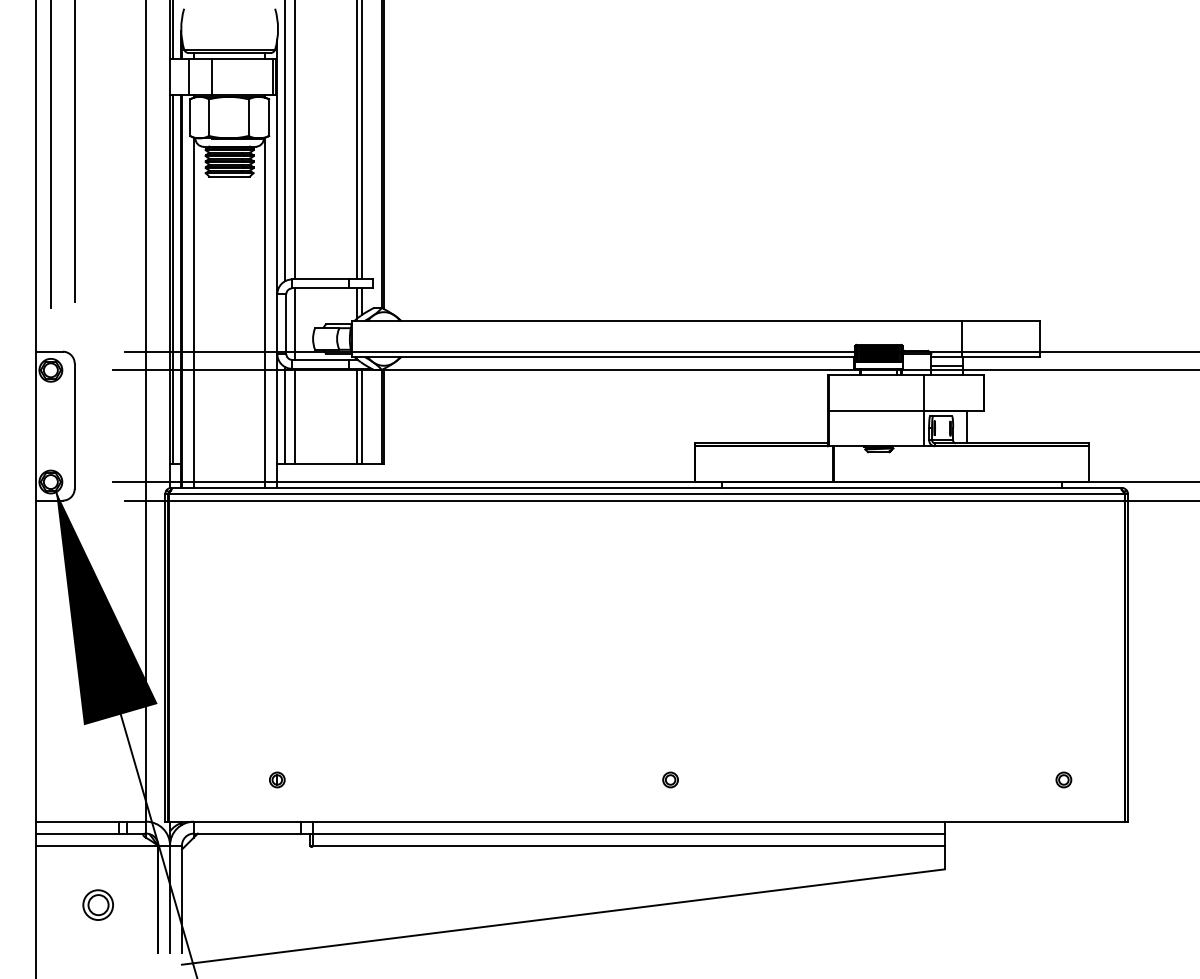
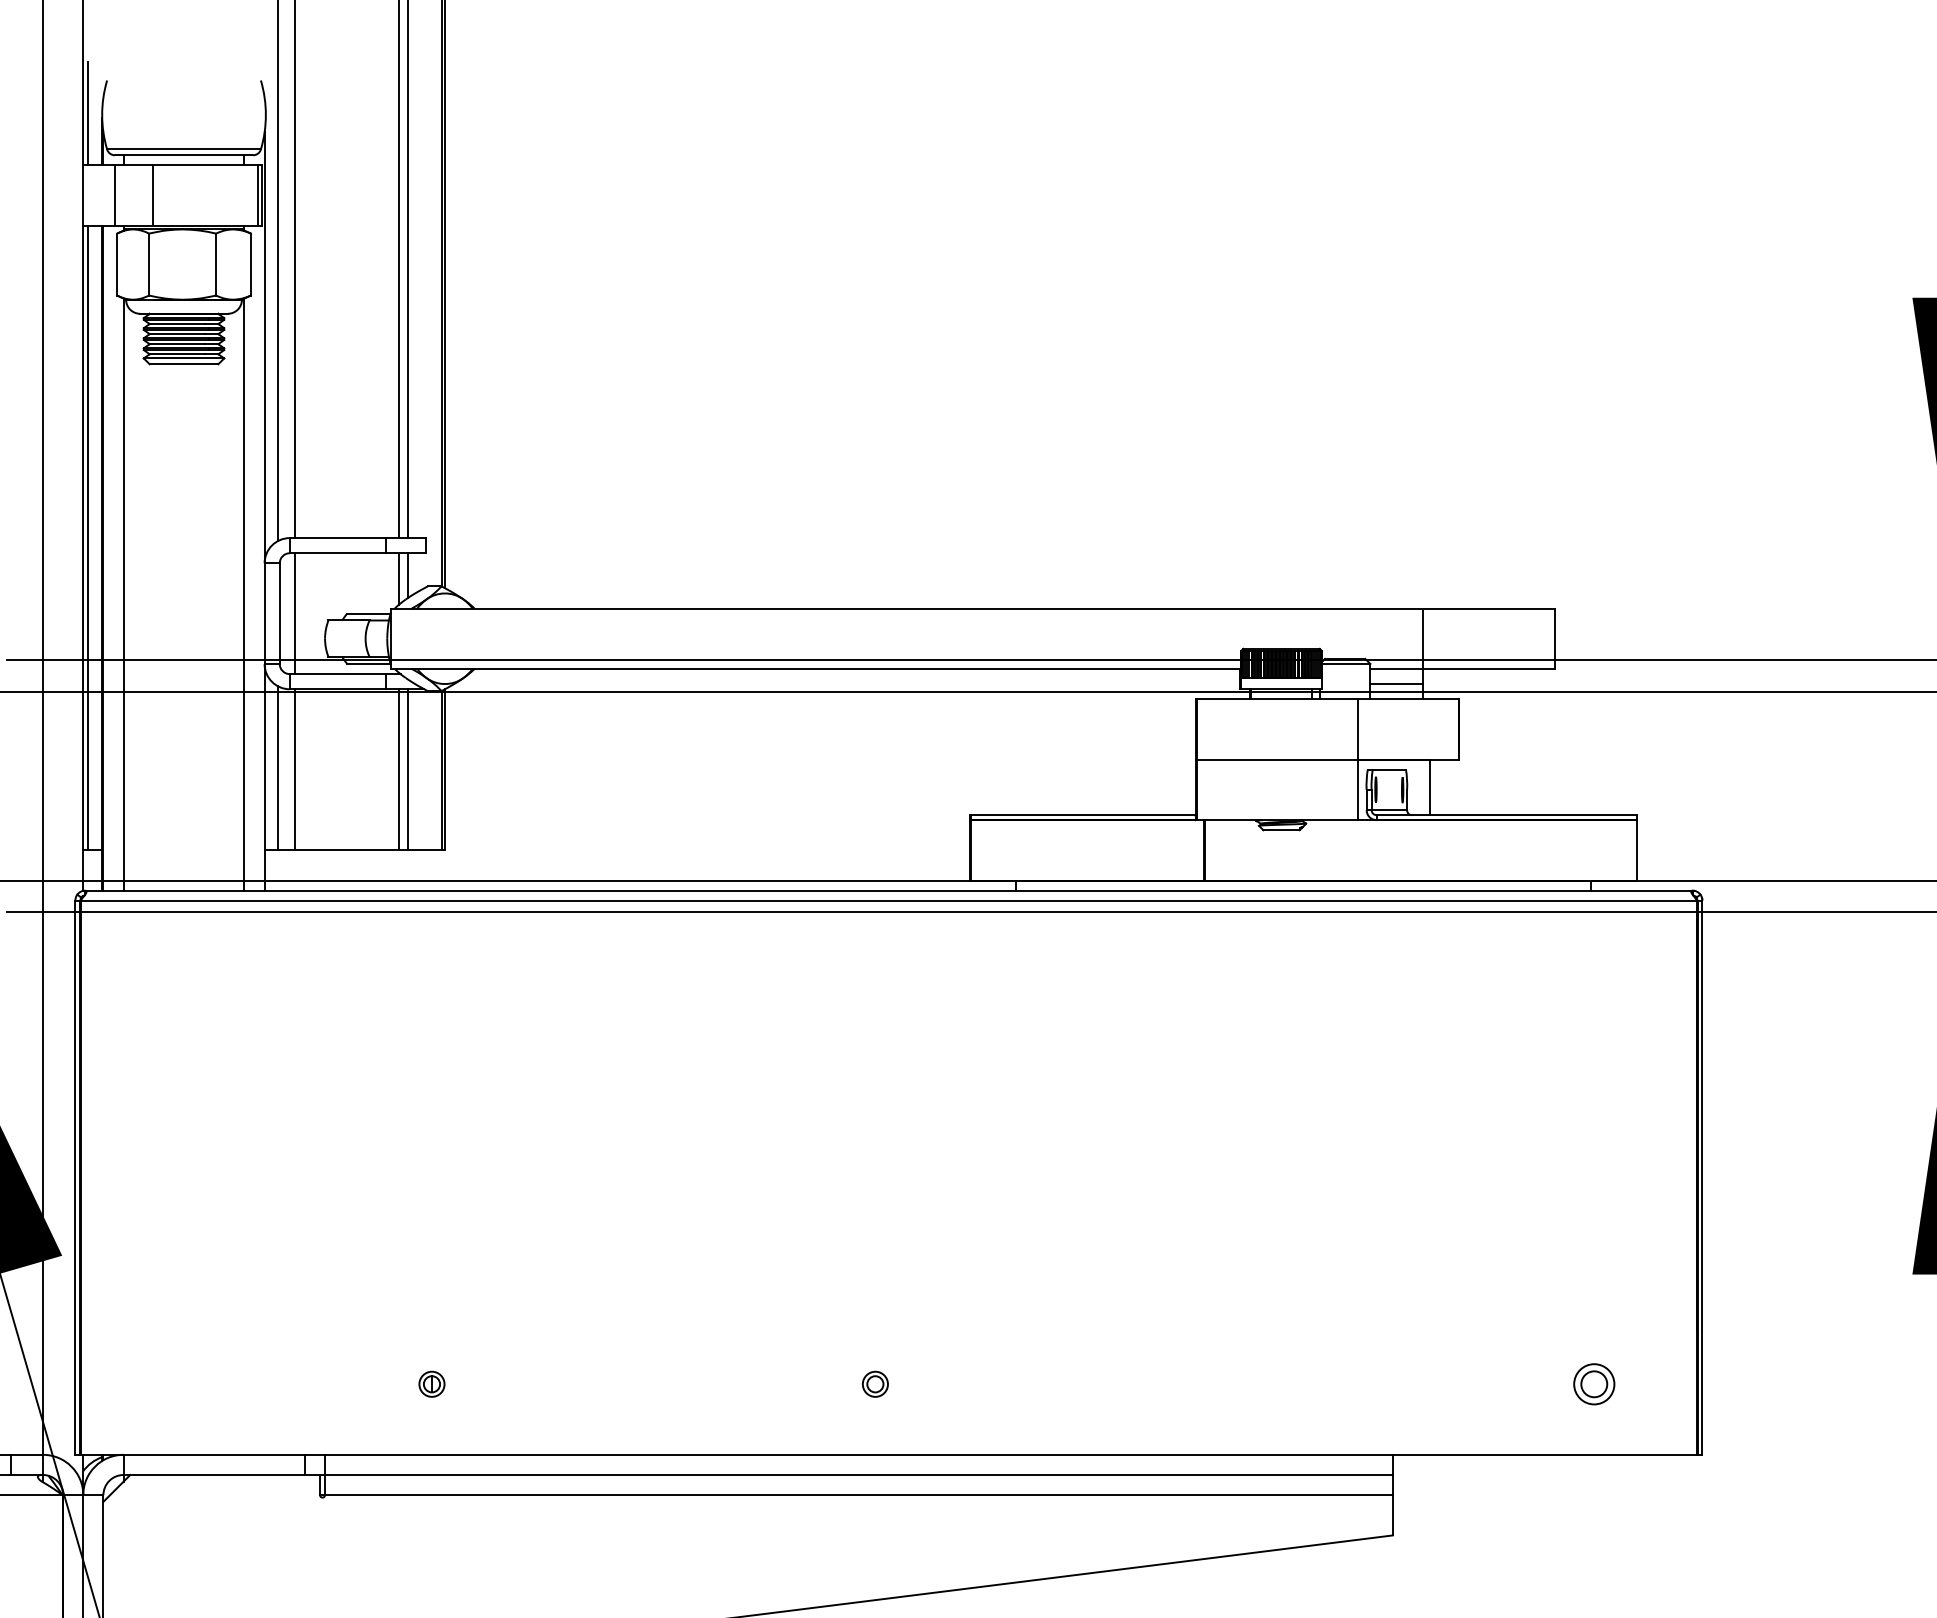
part: (277, 779) -> (432, 1383), moved
part: (670, 779) -> (875, 1383), moved
part: (1063, 779) -> (1593, 1383), size x1.6

